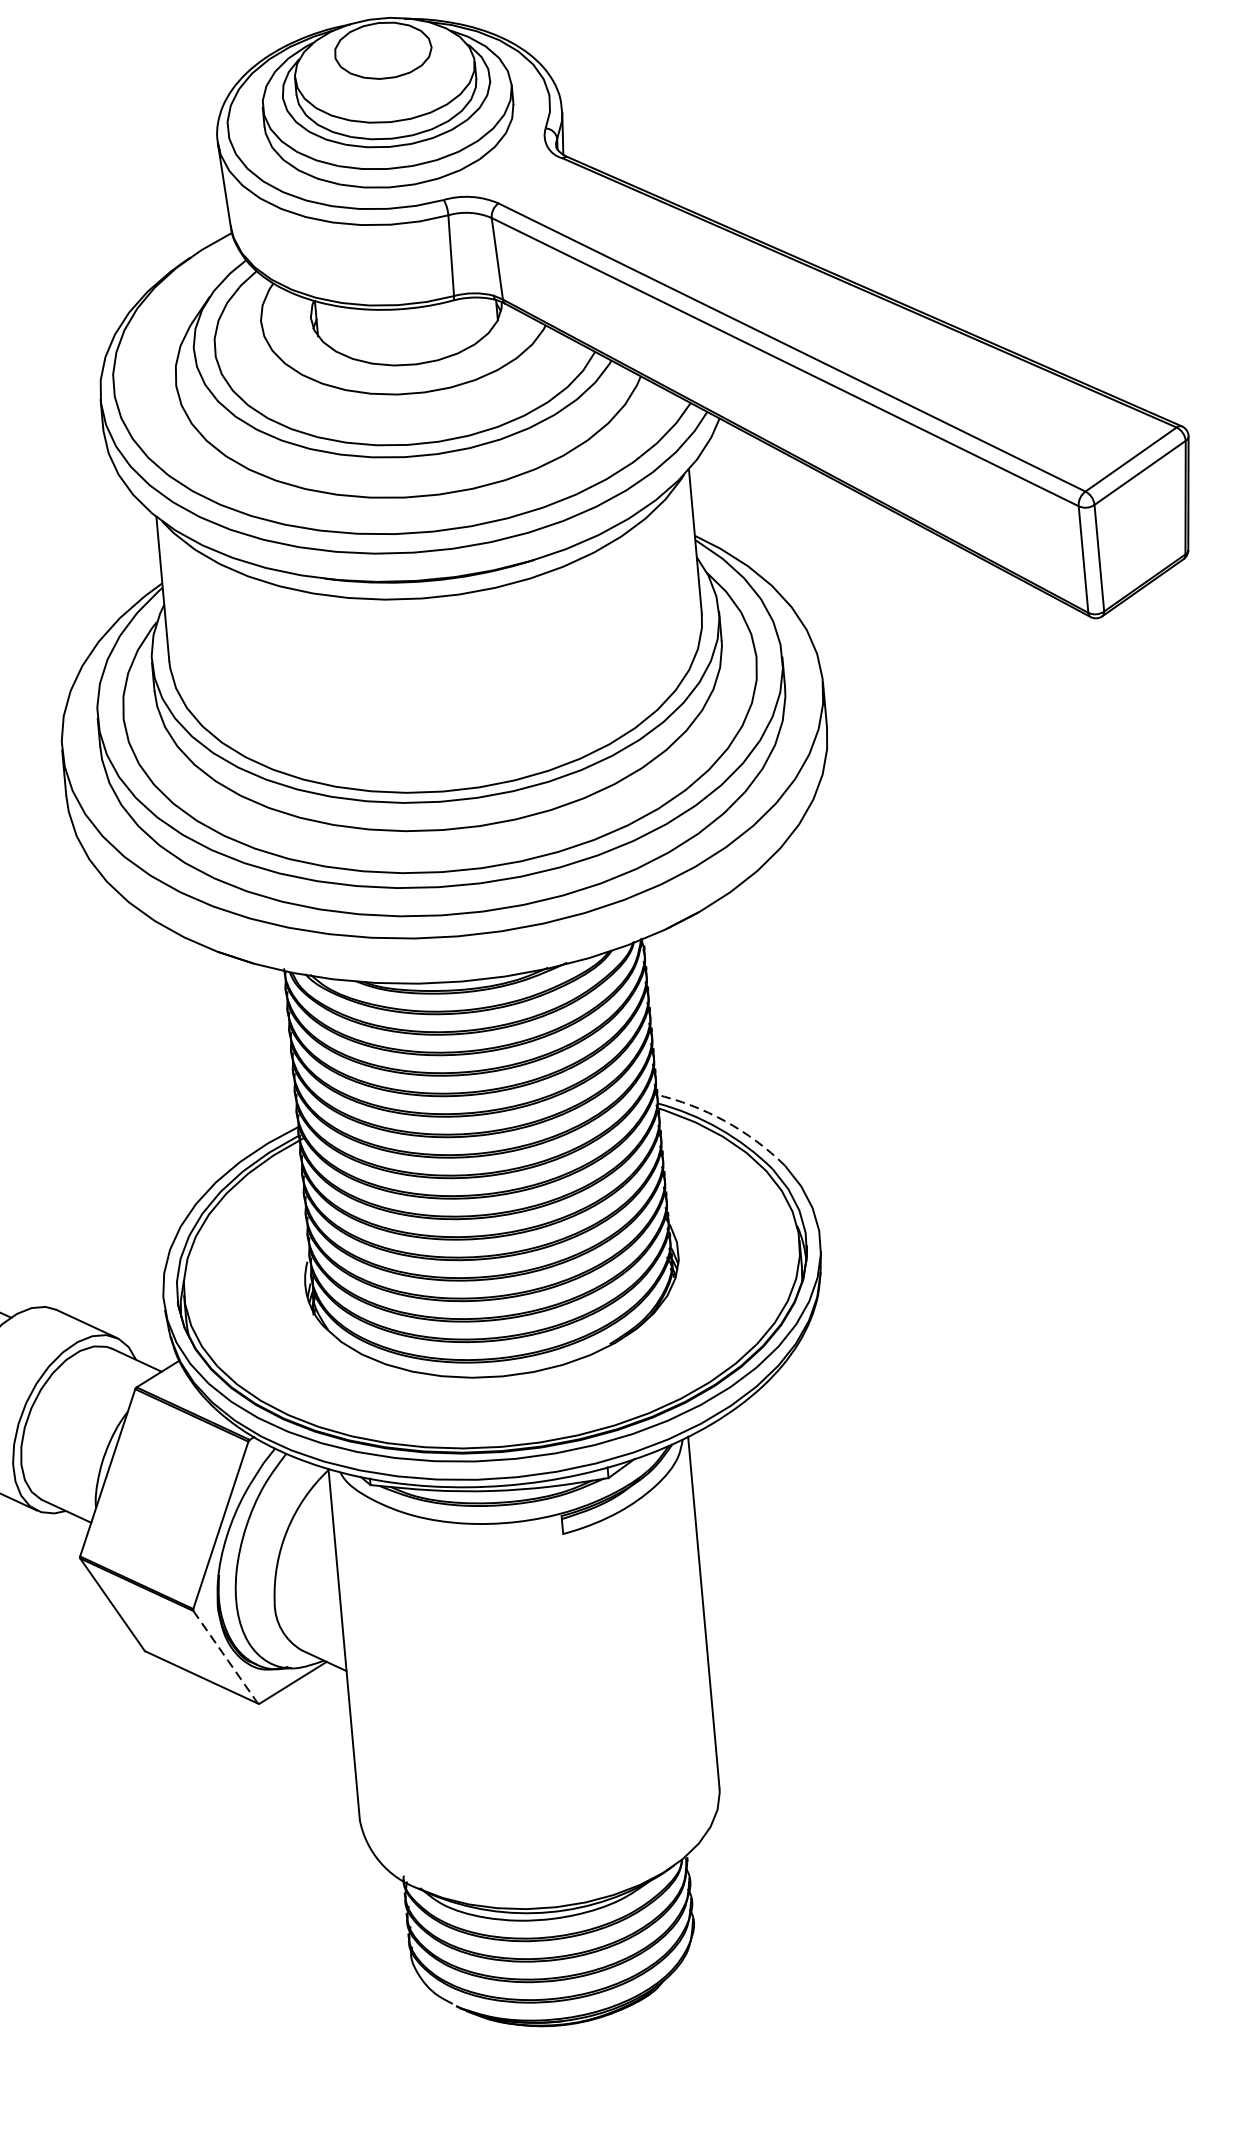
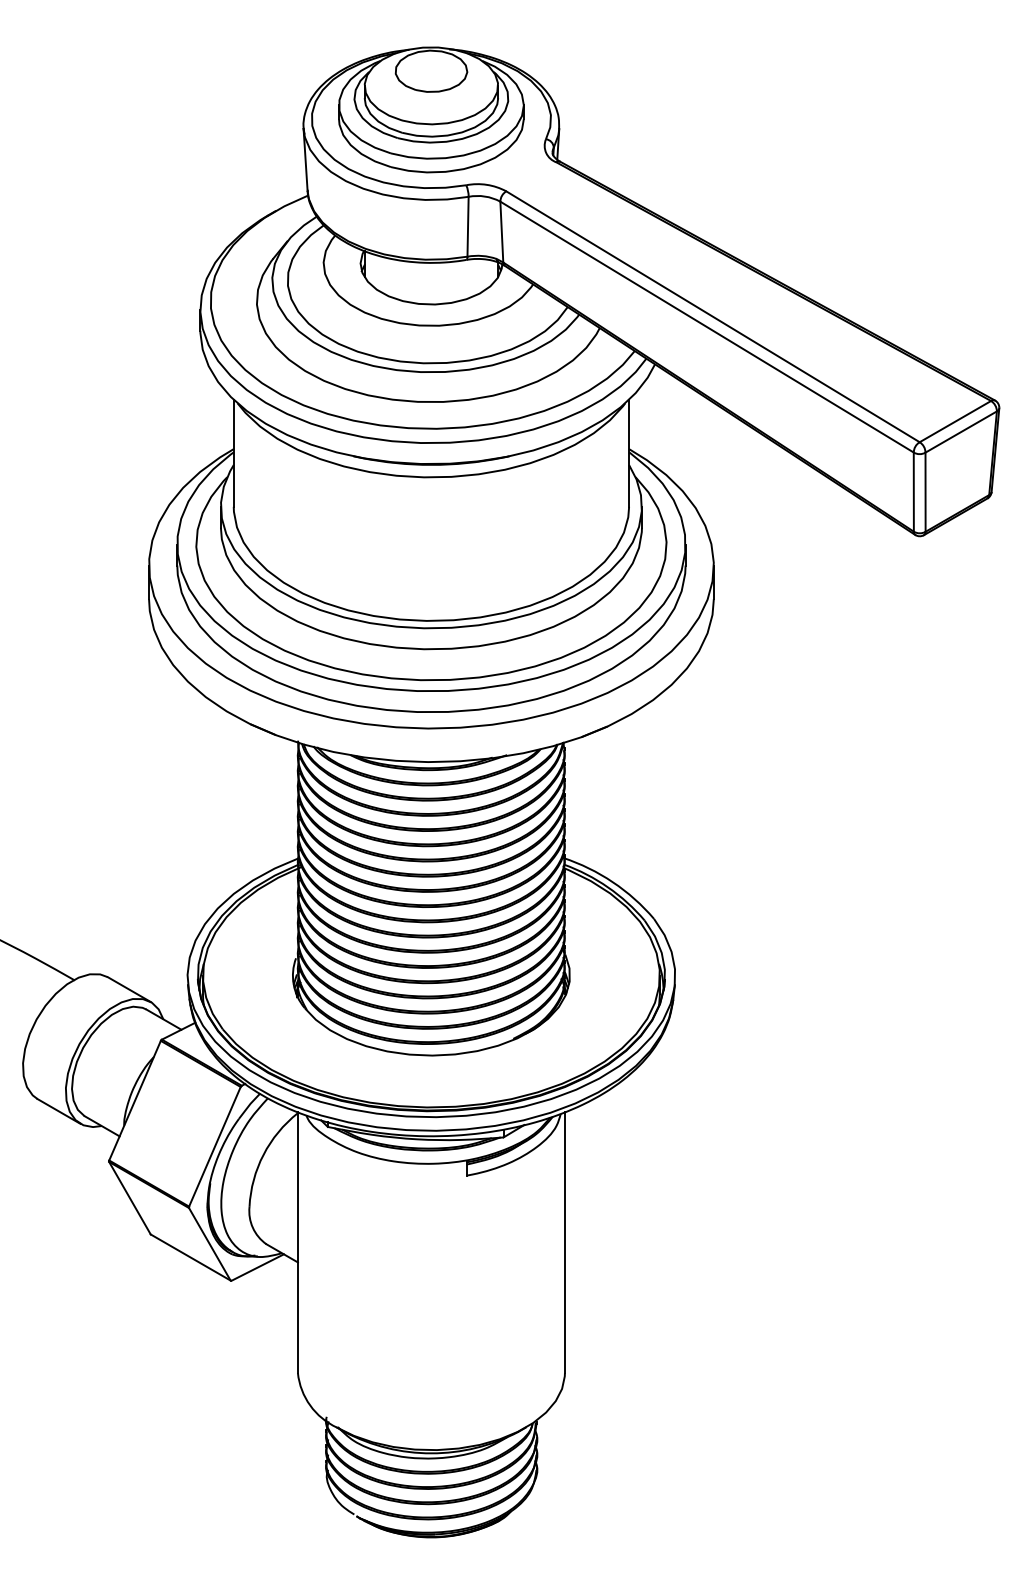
arc: (724, 1121) -> (612, 882), dashed -> solid
line: (225, 1657) -> (209, 1244), dashed -> solid

